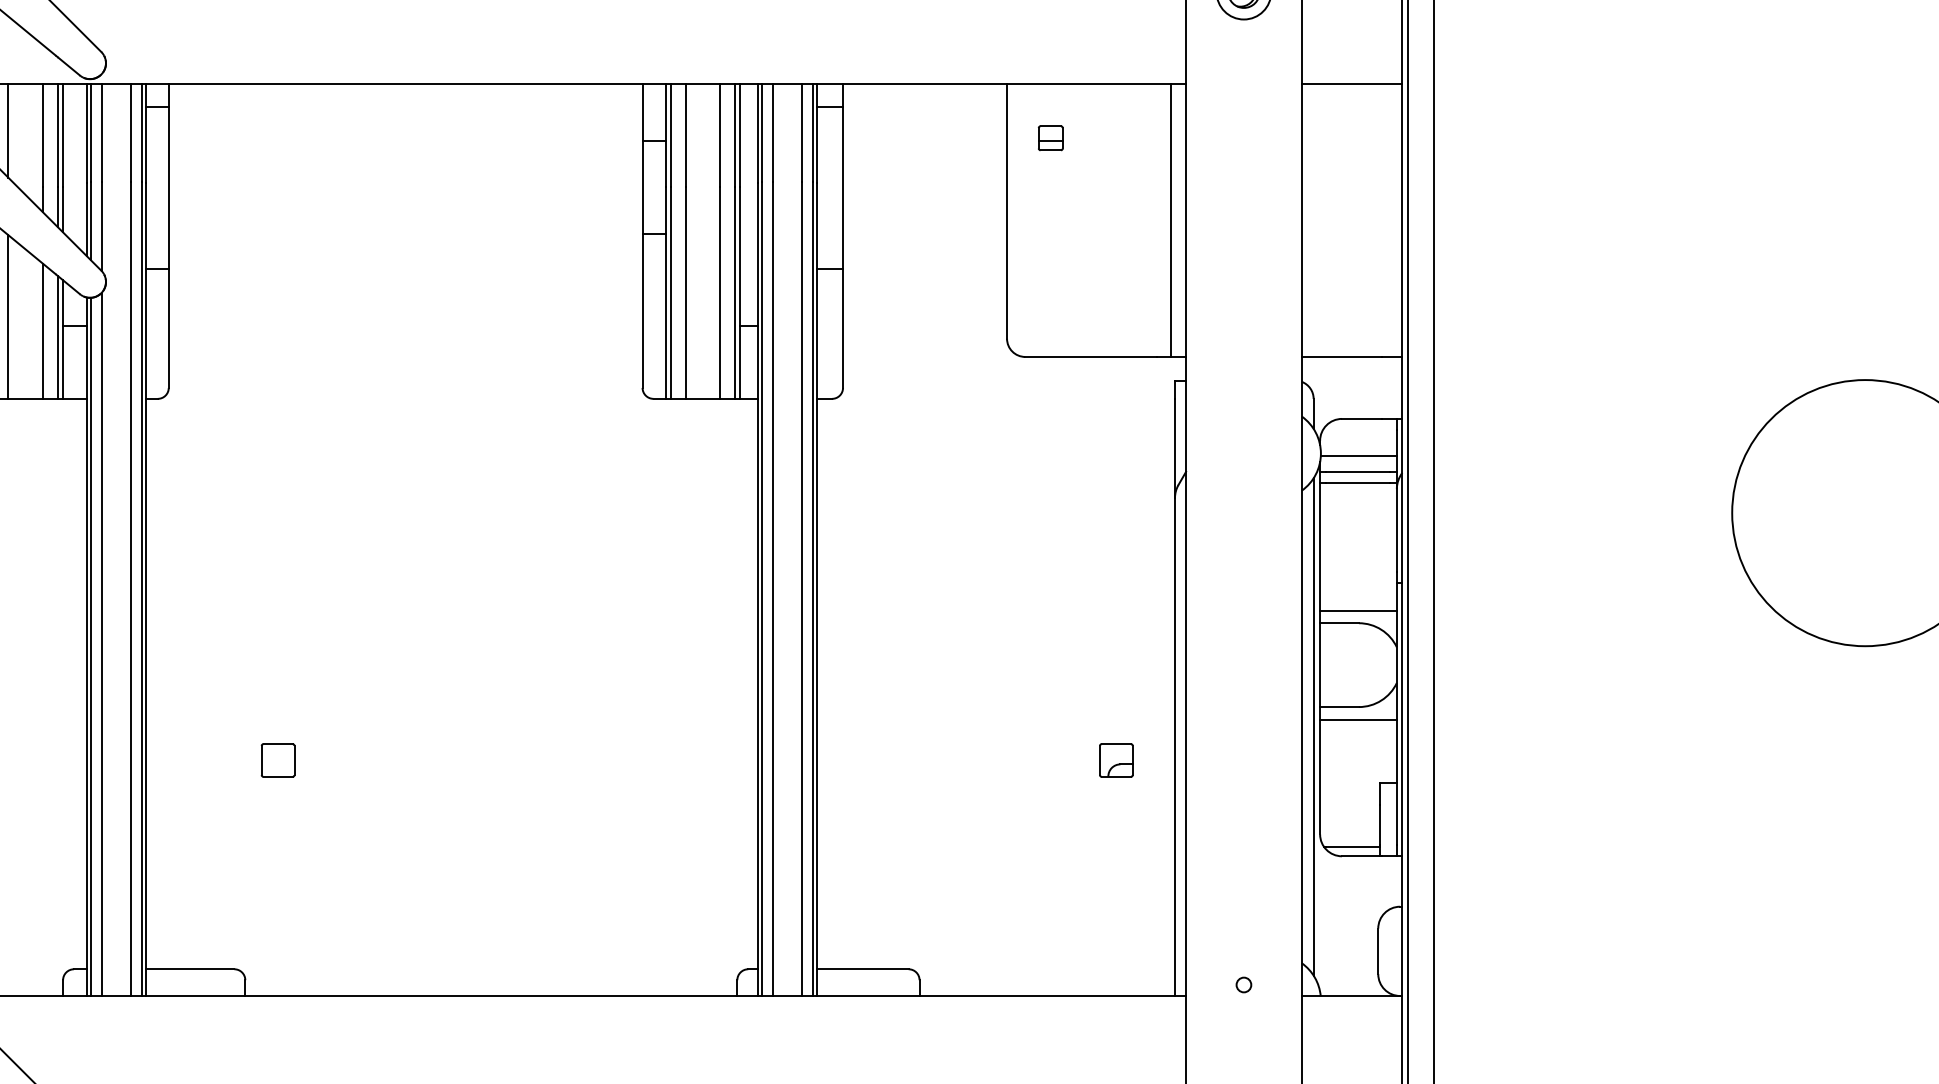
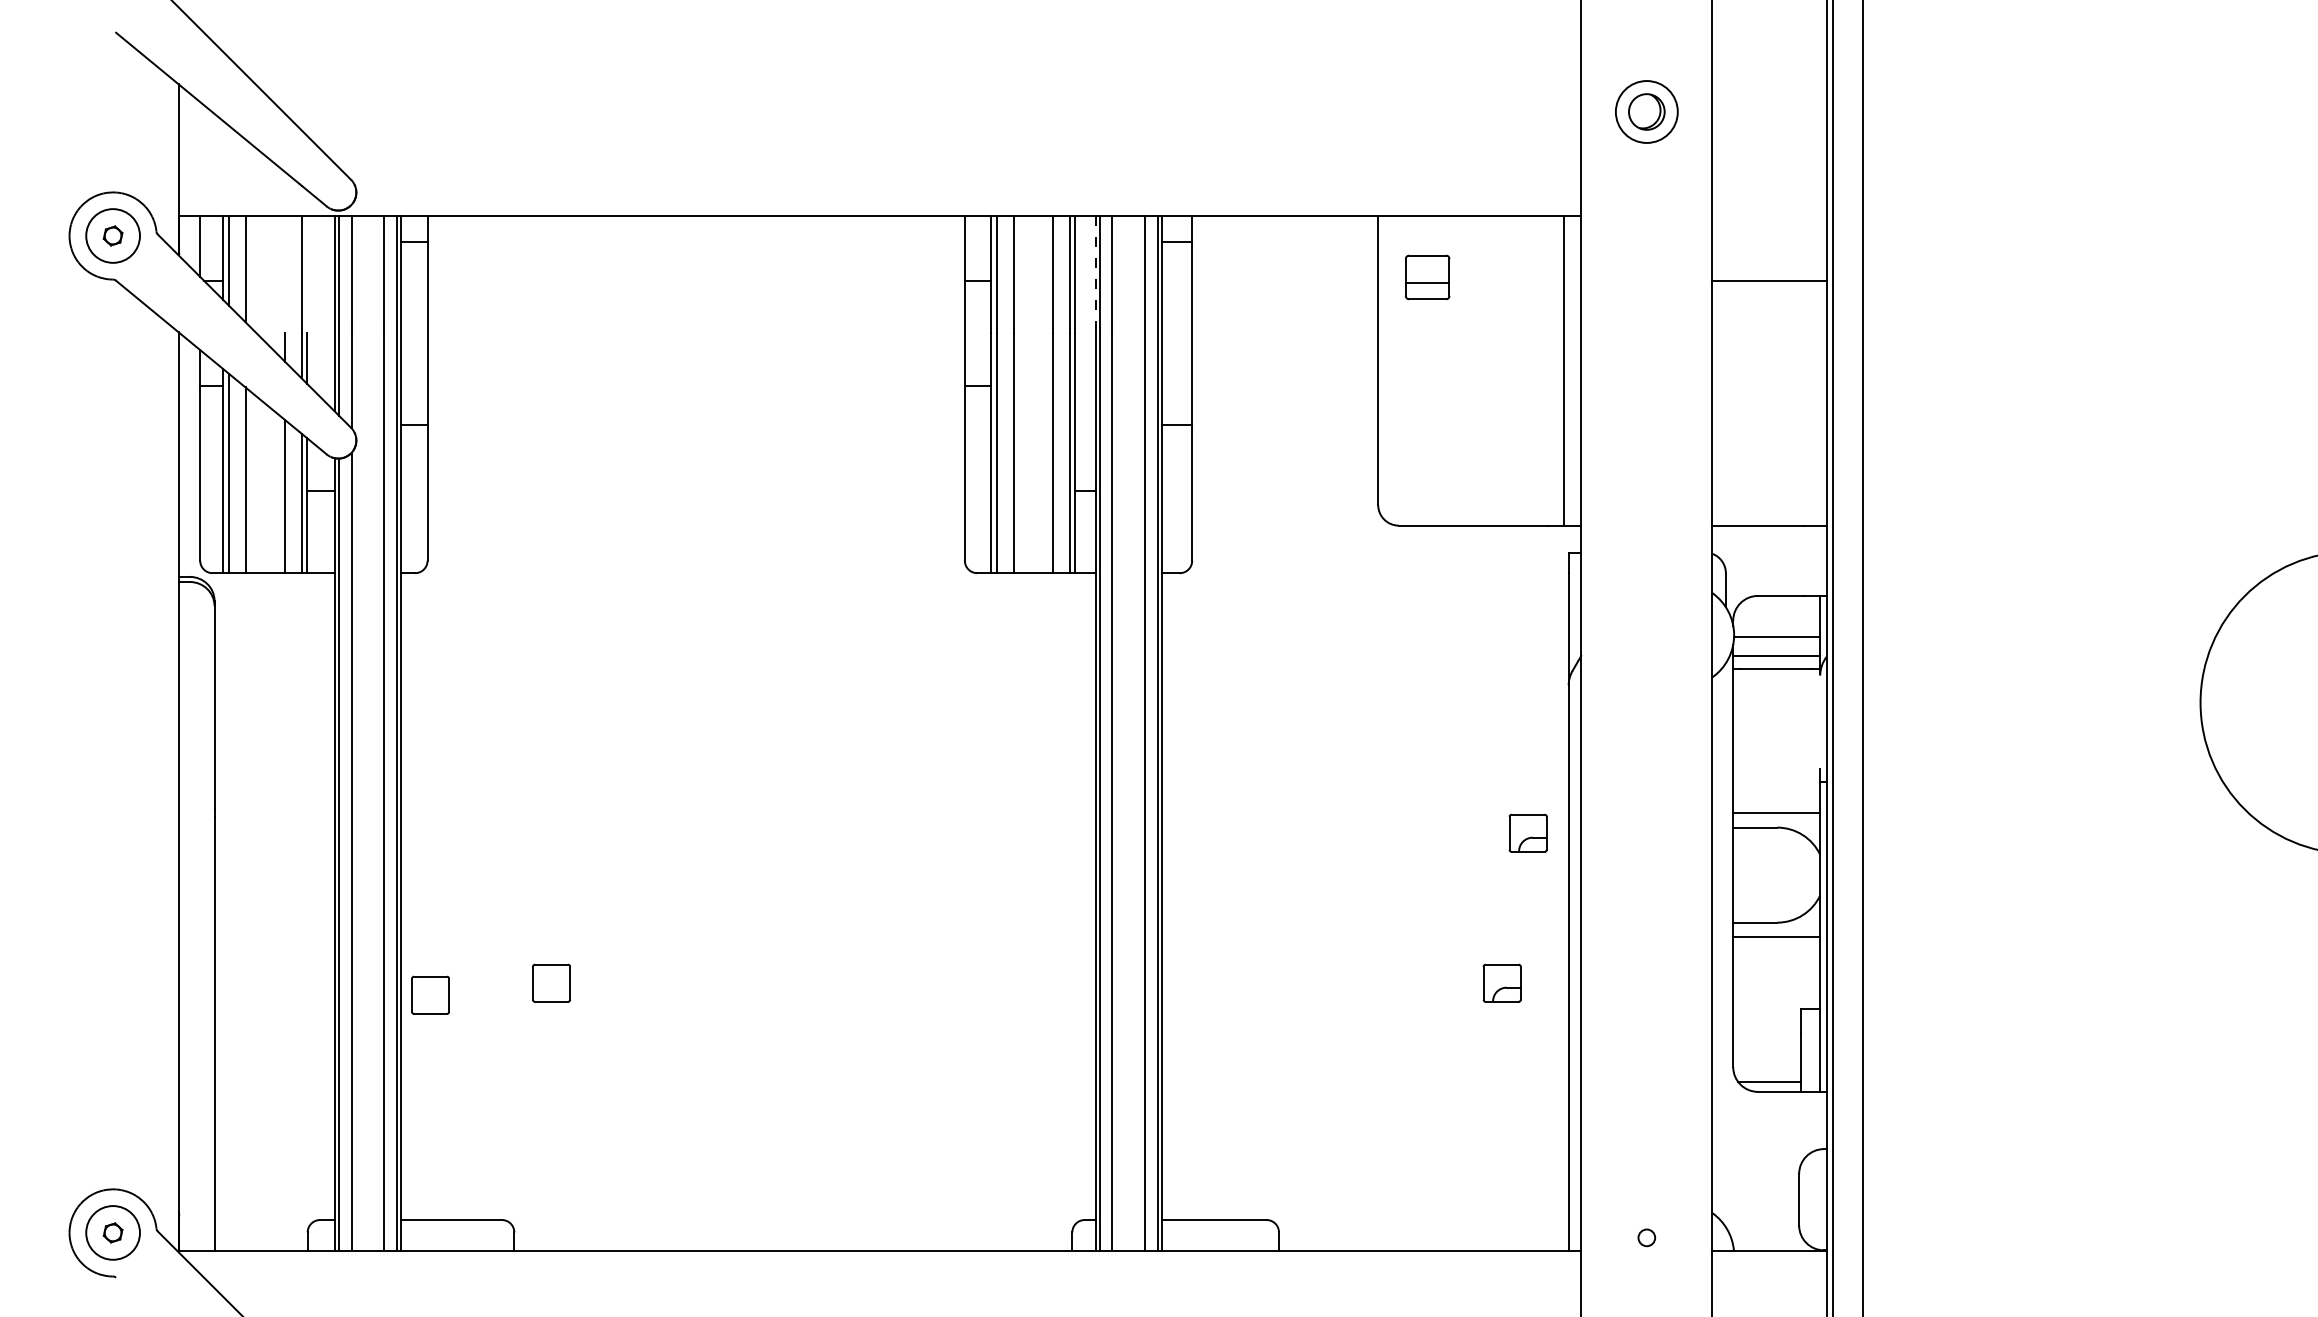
line: (1352, 83) -> (1769, 280), moved
line: (757, 133) -> (1095, 272), solid -> dashed
line: (42, 134) -> (284, 273), removed
line: (62, 134) -> (307, 273), removed
part: (1050, 138) -> (1427, 277), size x1.6
line: (1397, 530) -> (1820, 722), removed
part: (1138, 627) -> (1527, 832), added
line: (1313, 727) -> (1725, 945), removed
part: (171, 770) -> (430, 994), added

